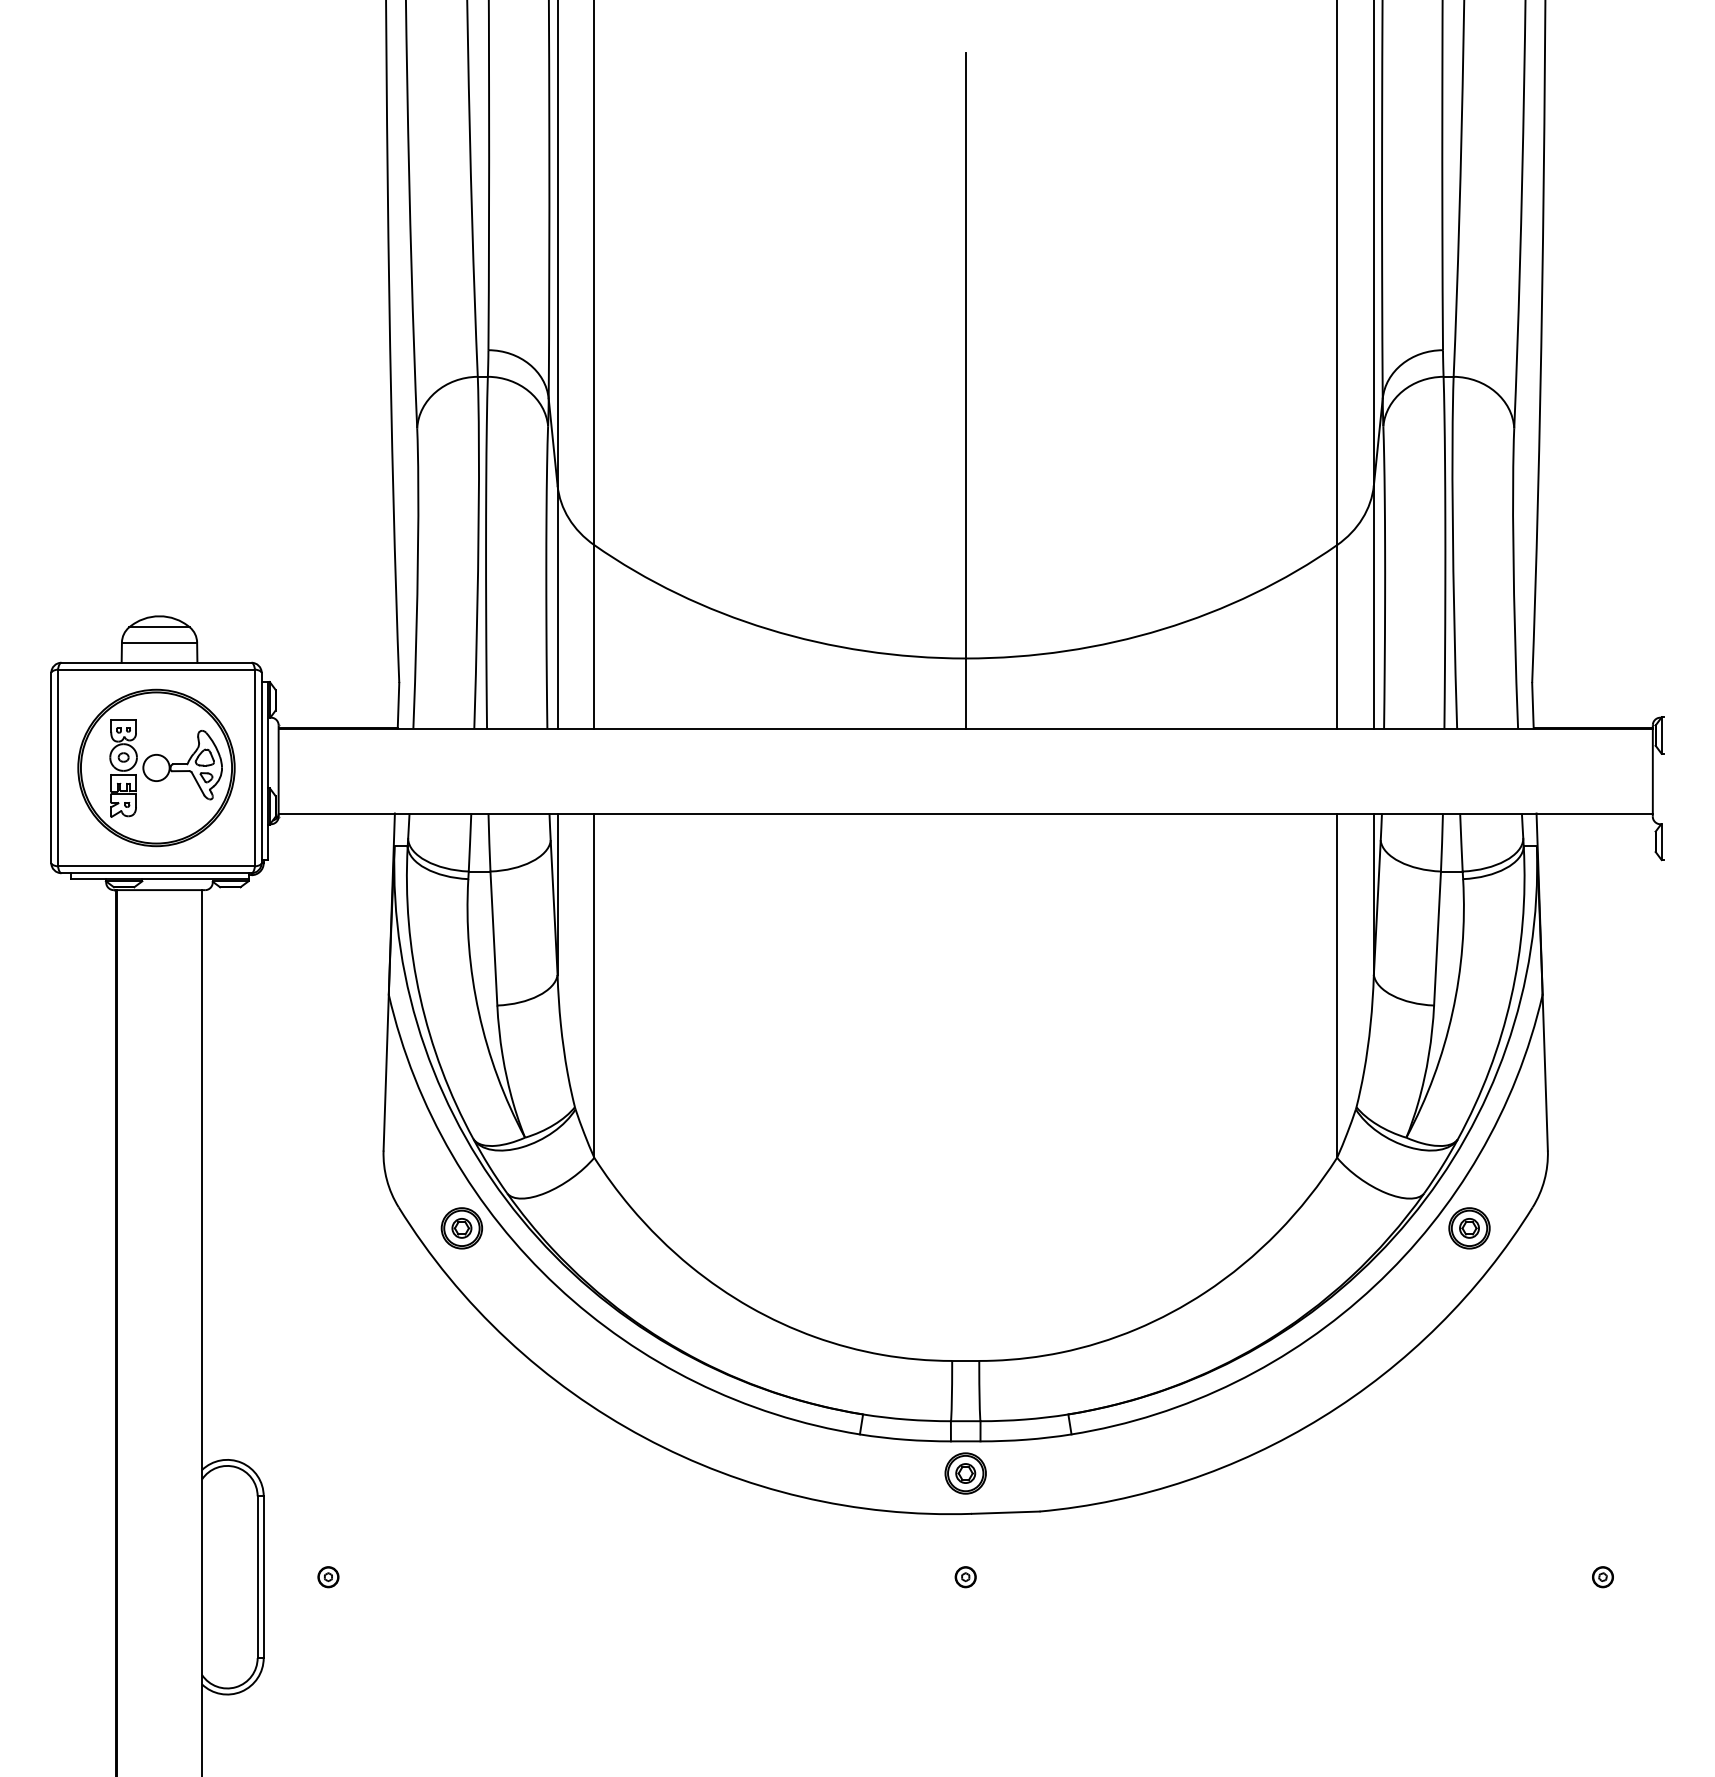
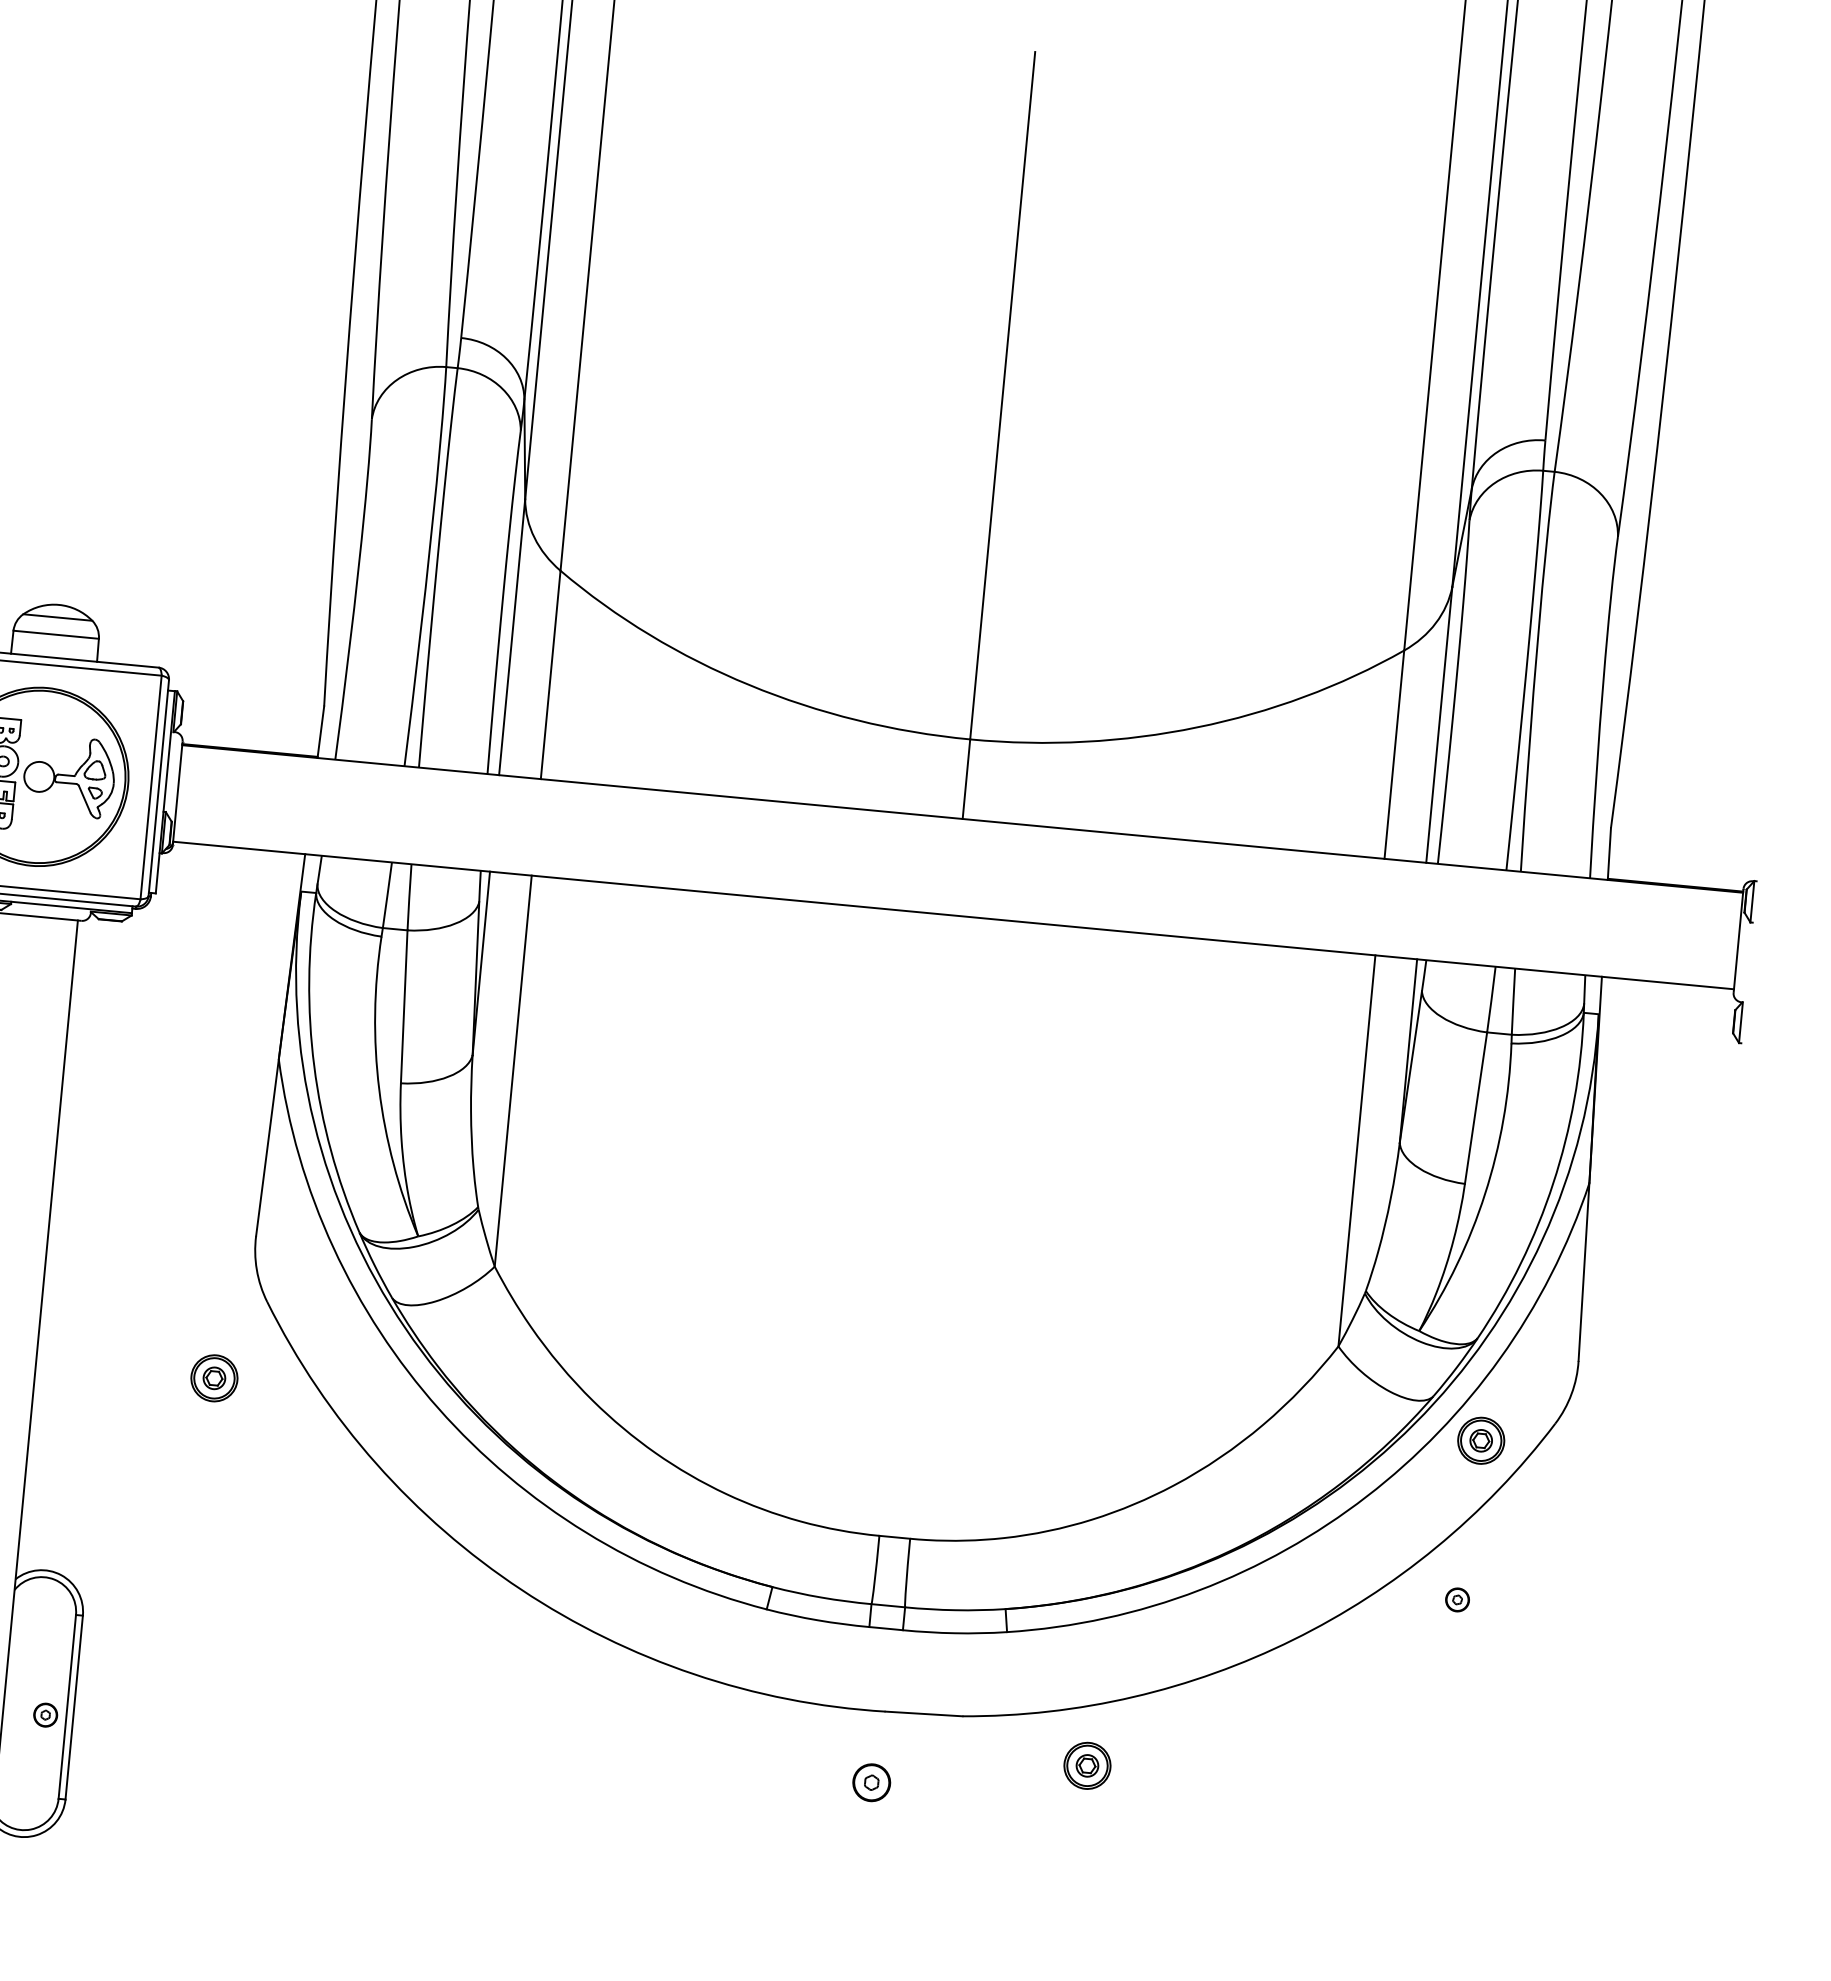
part: (461, 1228) -> (213, 1378), moved
part: (965, 1473) -> (1087, 1765), moved
part: (328, 1577) -> (45, 1715), moved
part: (965, 1577) -> (871, 1783), size x1.6
part: (1602, 1577) -> (1456, 1600), moved

